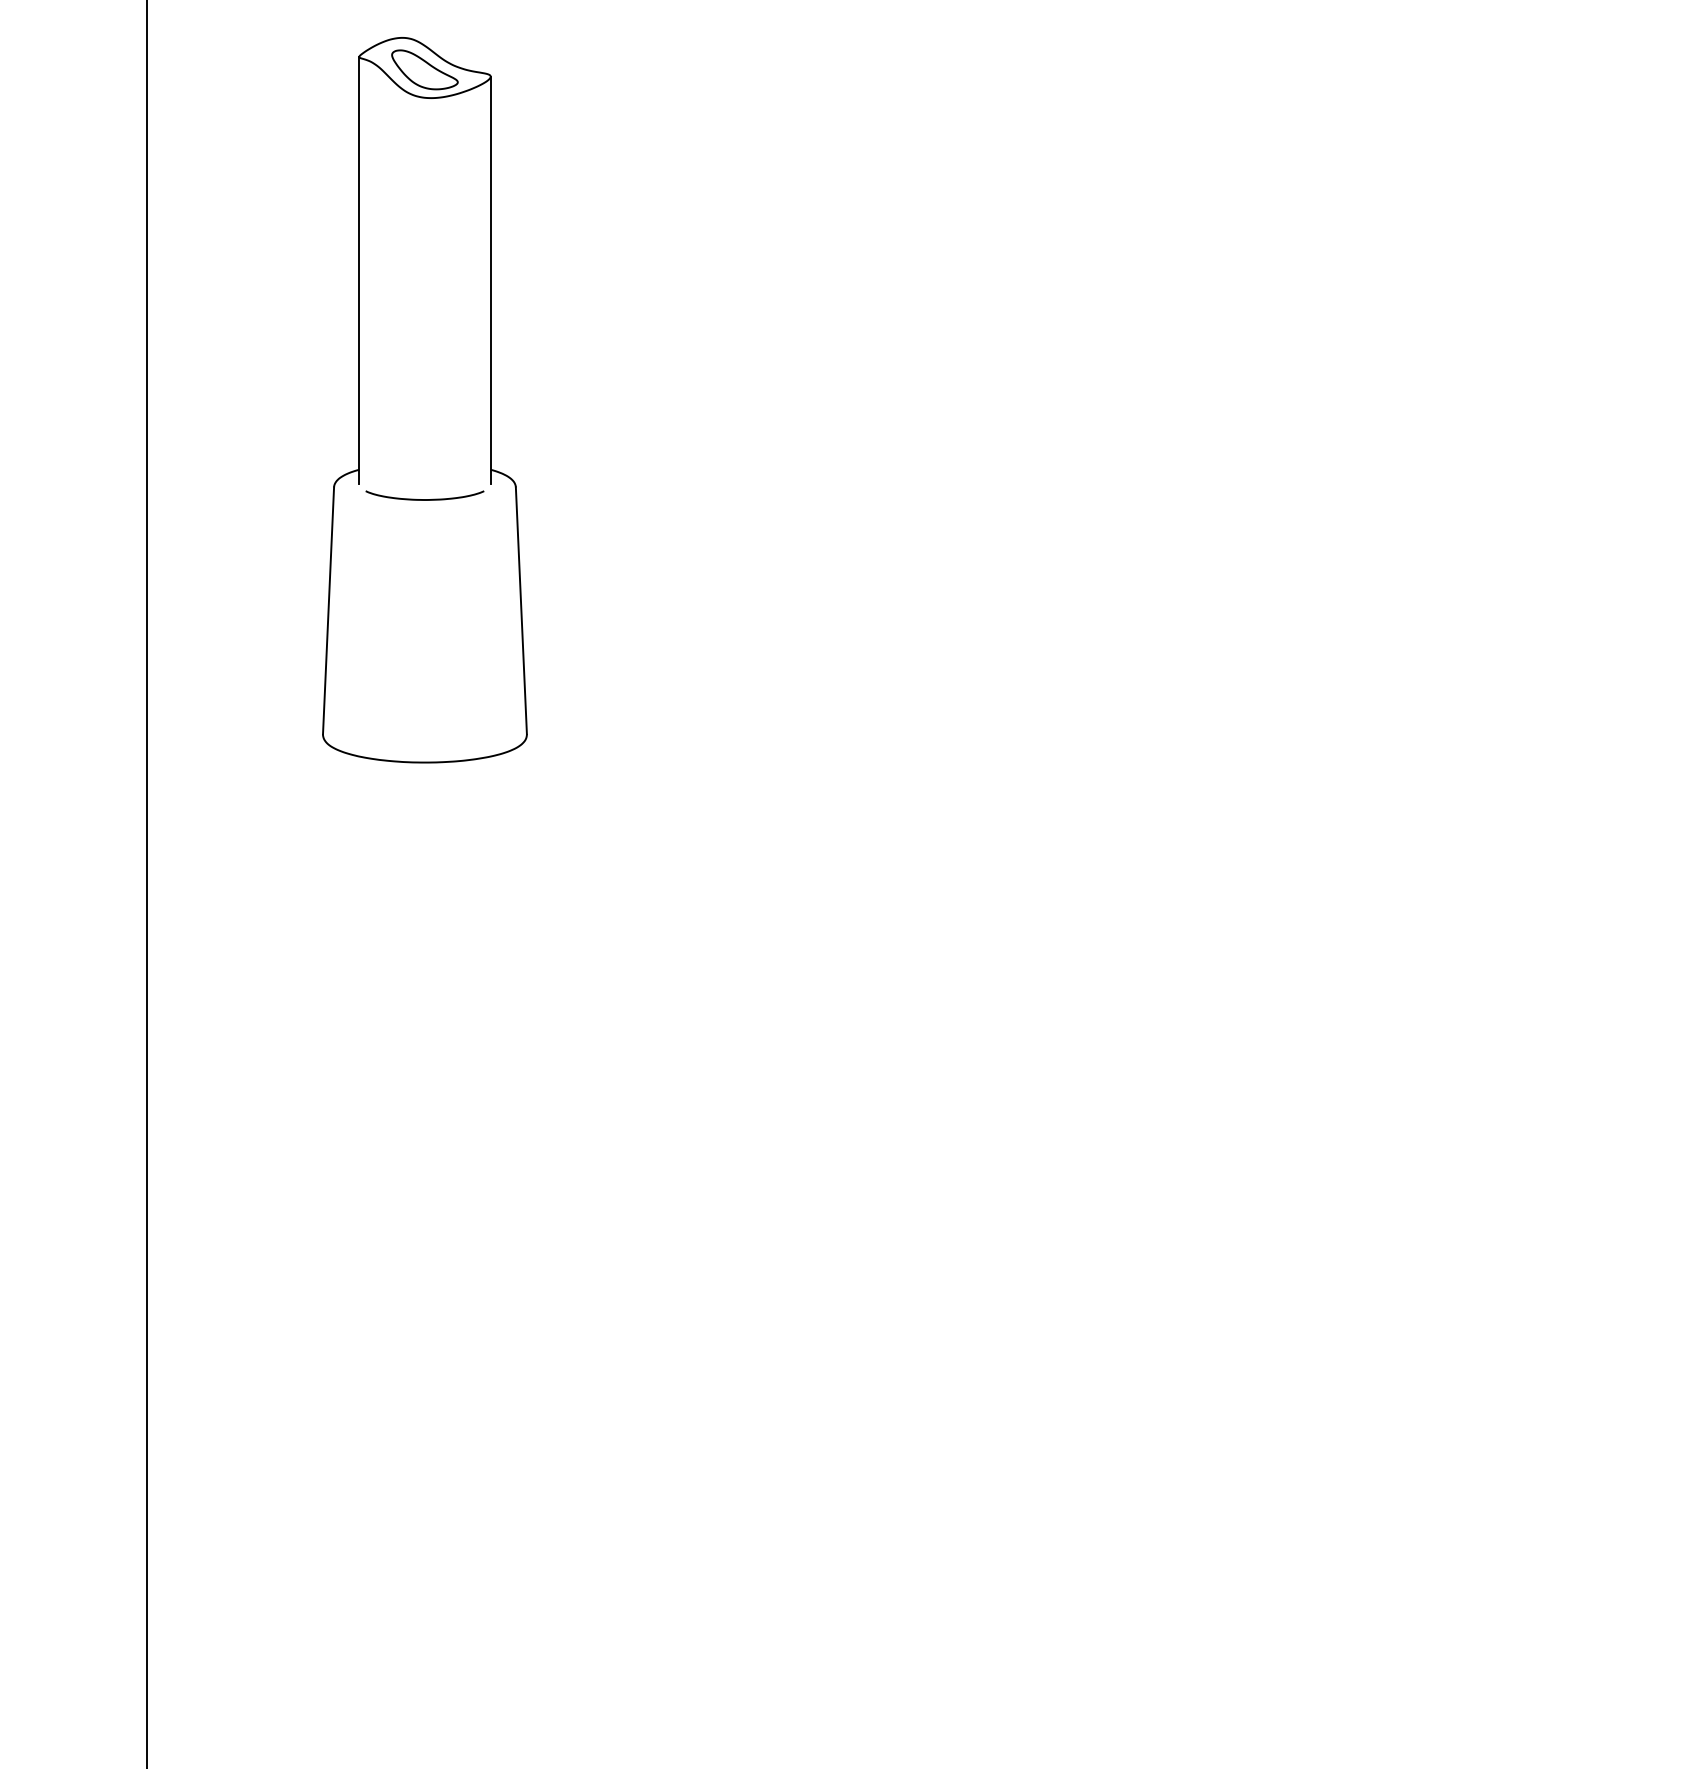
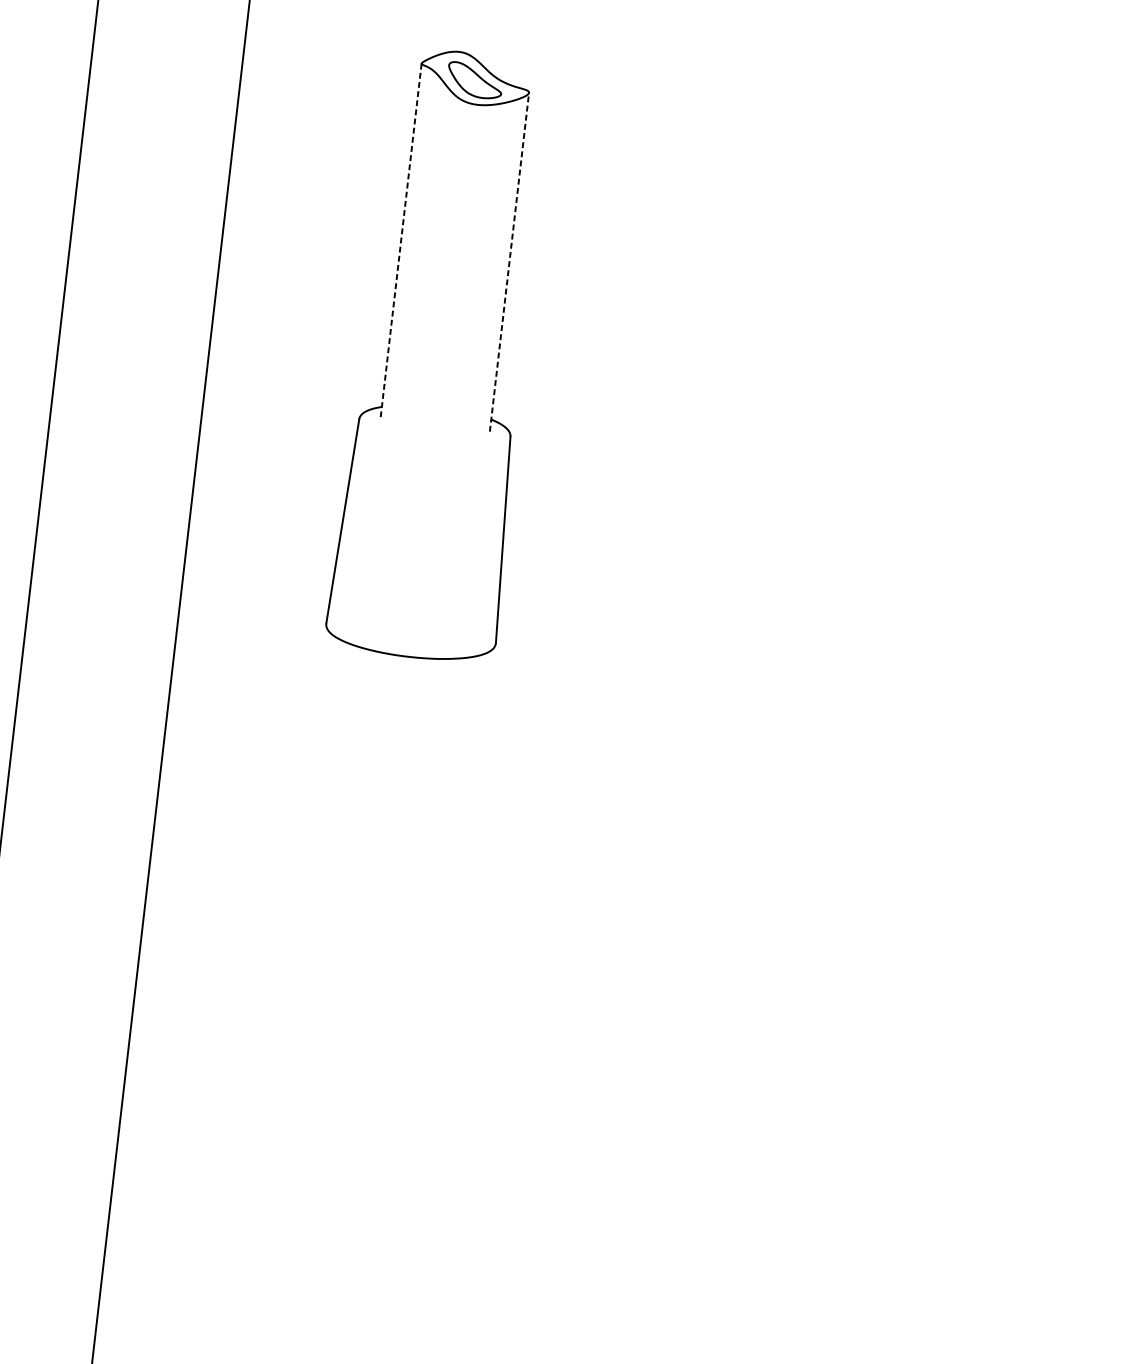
line: (359, 270) -> (401, 241), solid -> dashed
line: (490, 280) -> (509, 262), solid -> dashed
curve: (424, 499) -> (433, 437), removed

